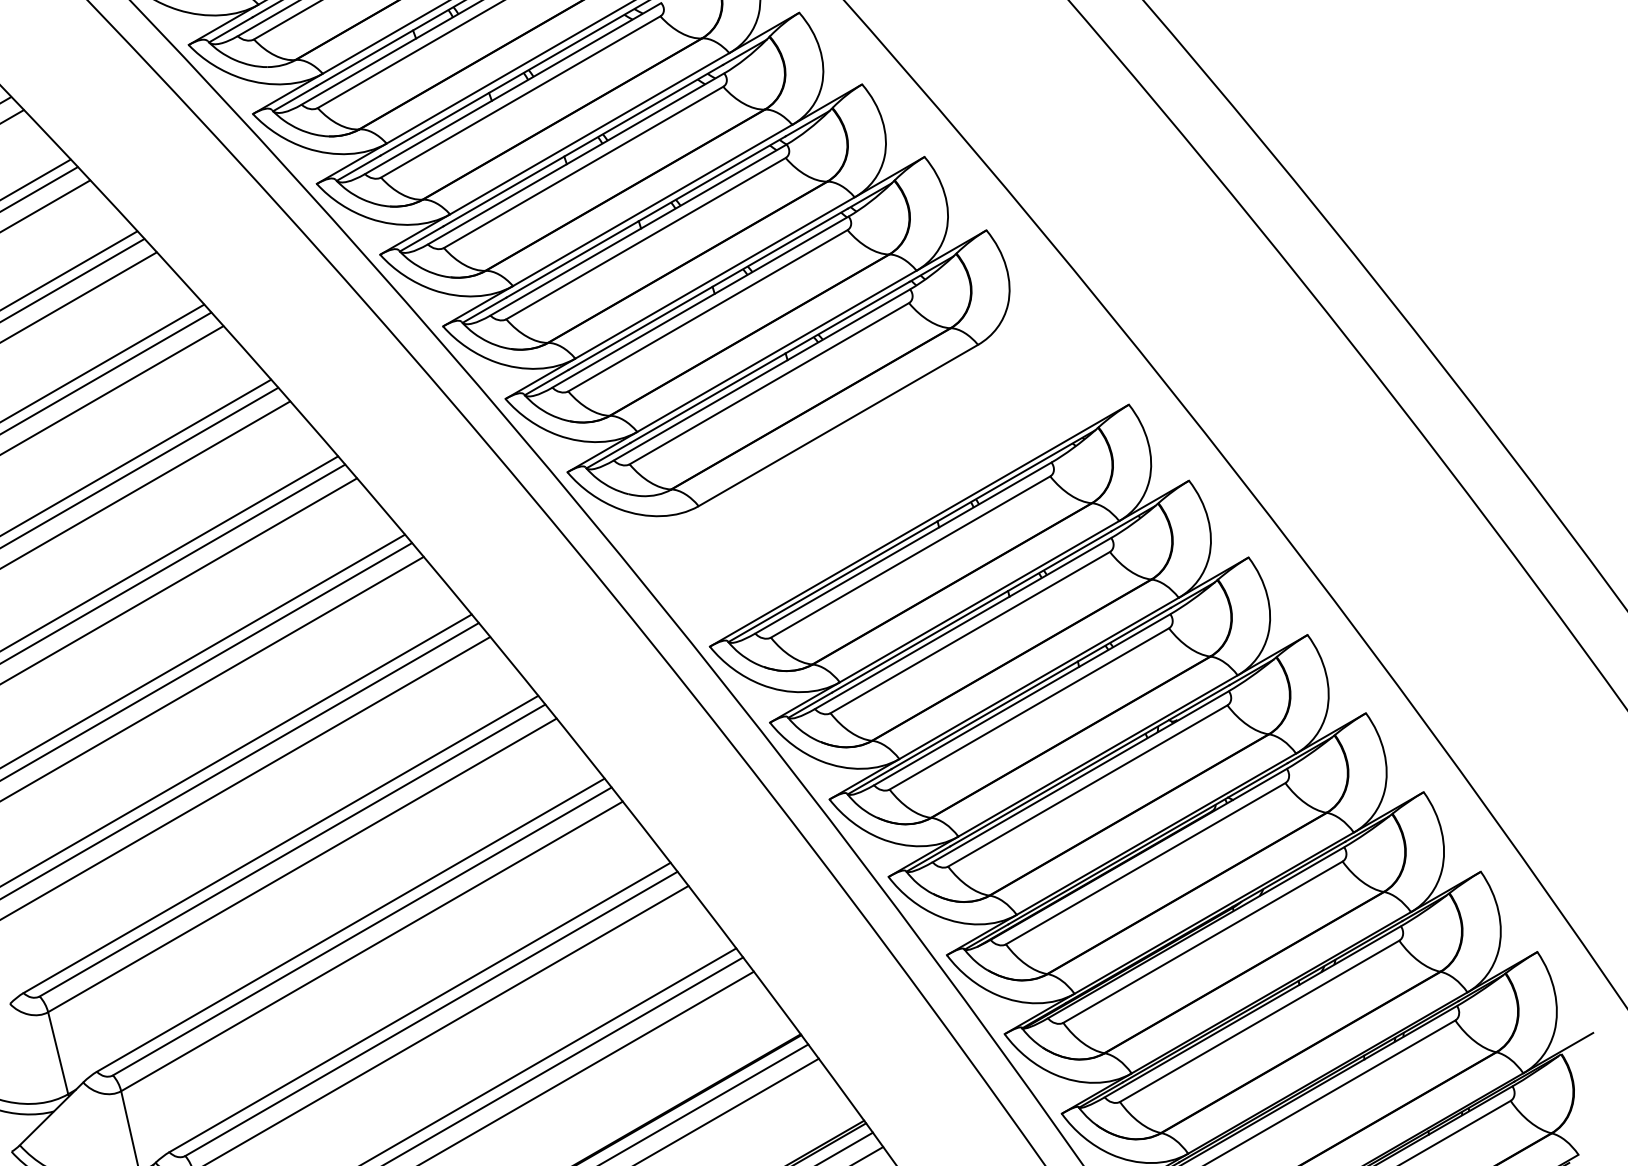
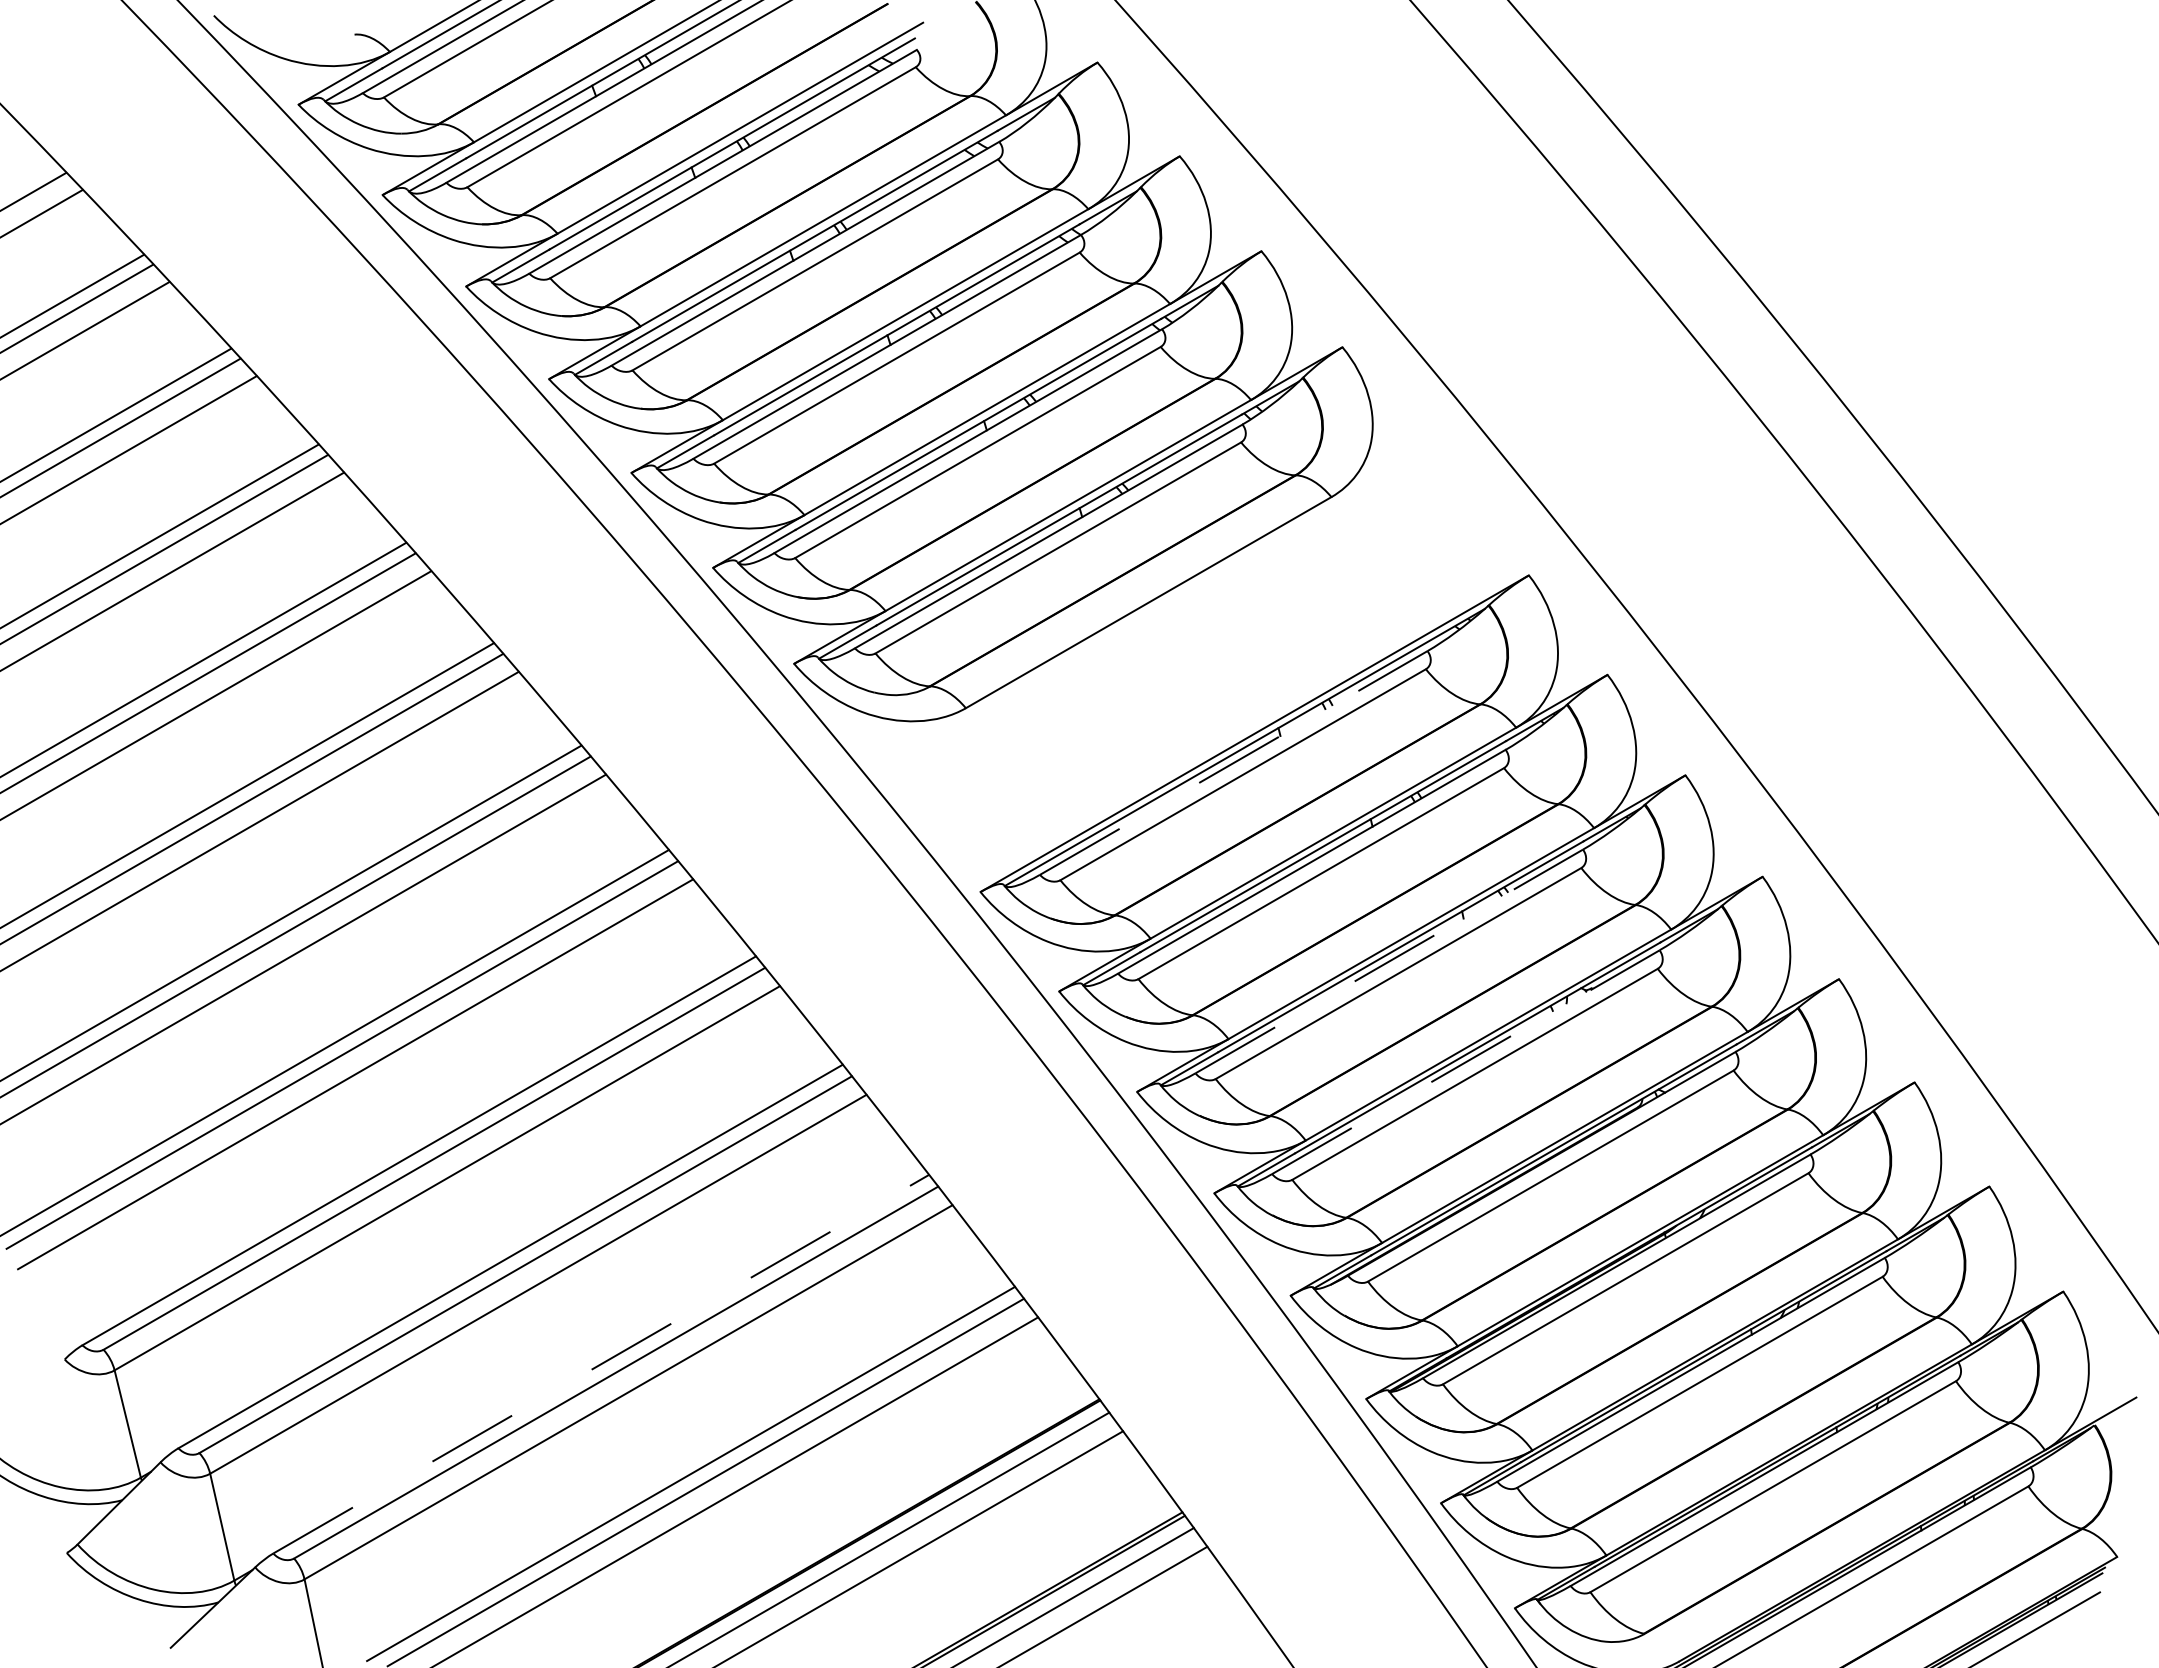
line: (903, 547) -> (1233, 762), solid -> dashed
line: (1022, 699) -> (1389, 961), solid -> dashed
line: (1080, 776) -> (1465, 1062), solid -> dashed
line: (420, 1007) -> (601, 1364), solid -> dashed

